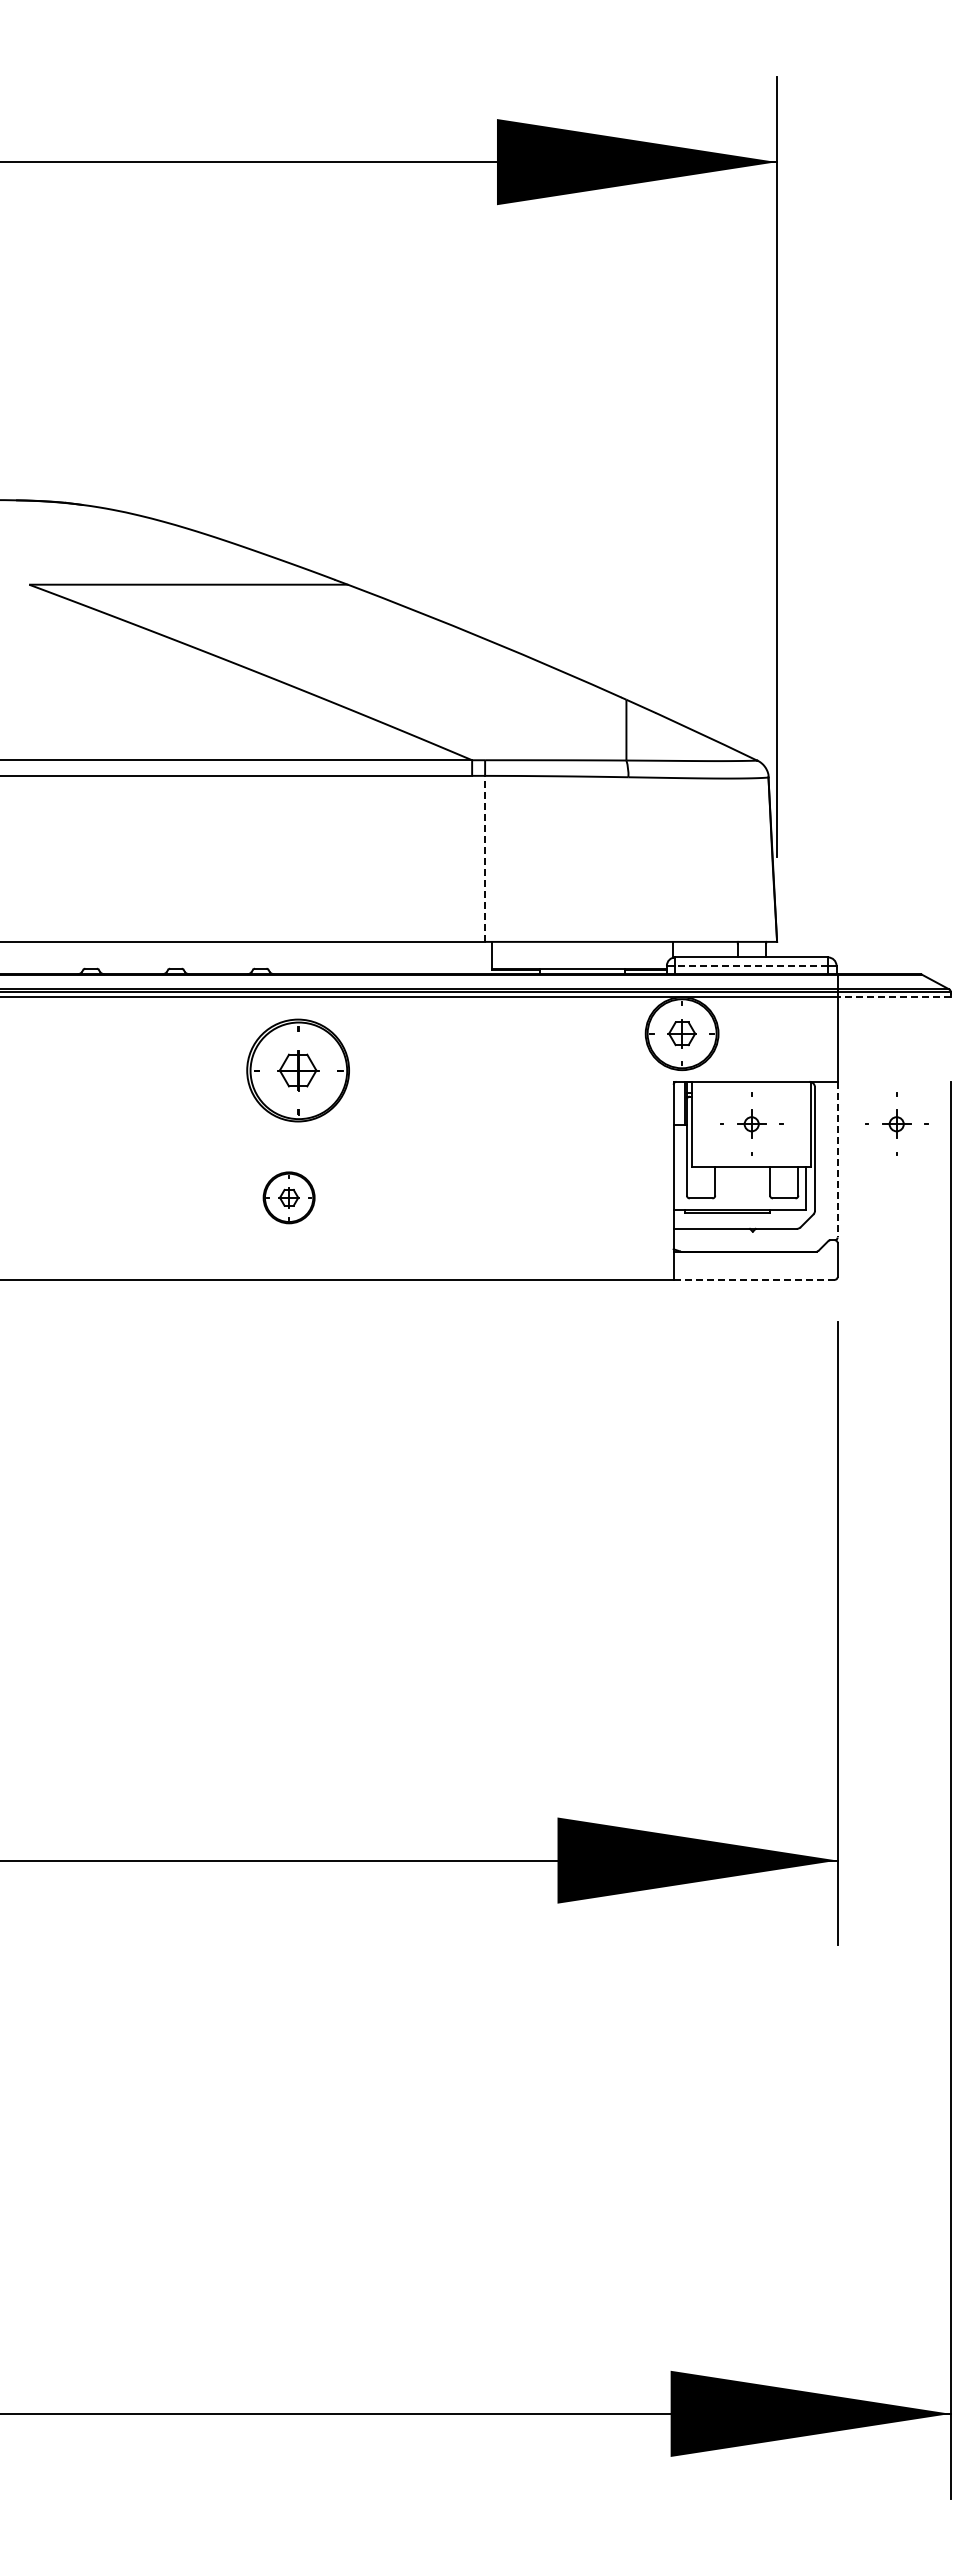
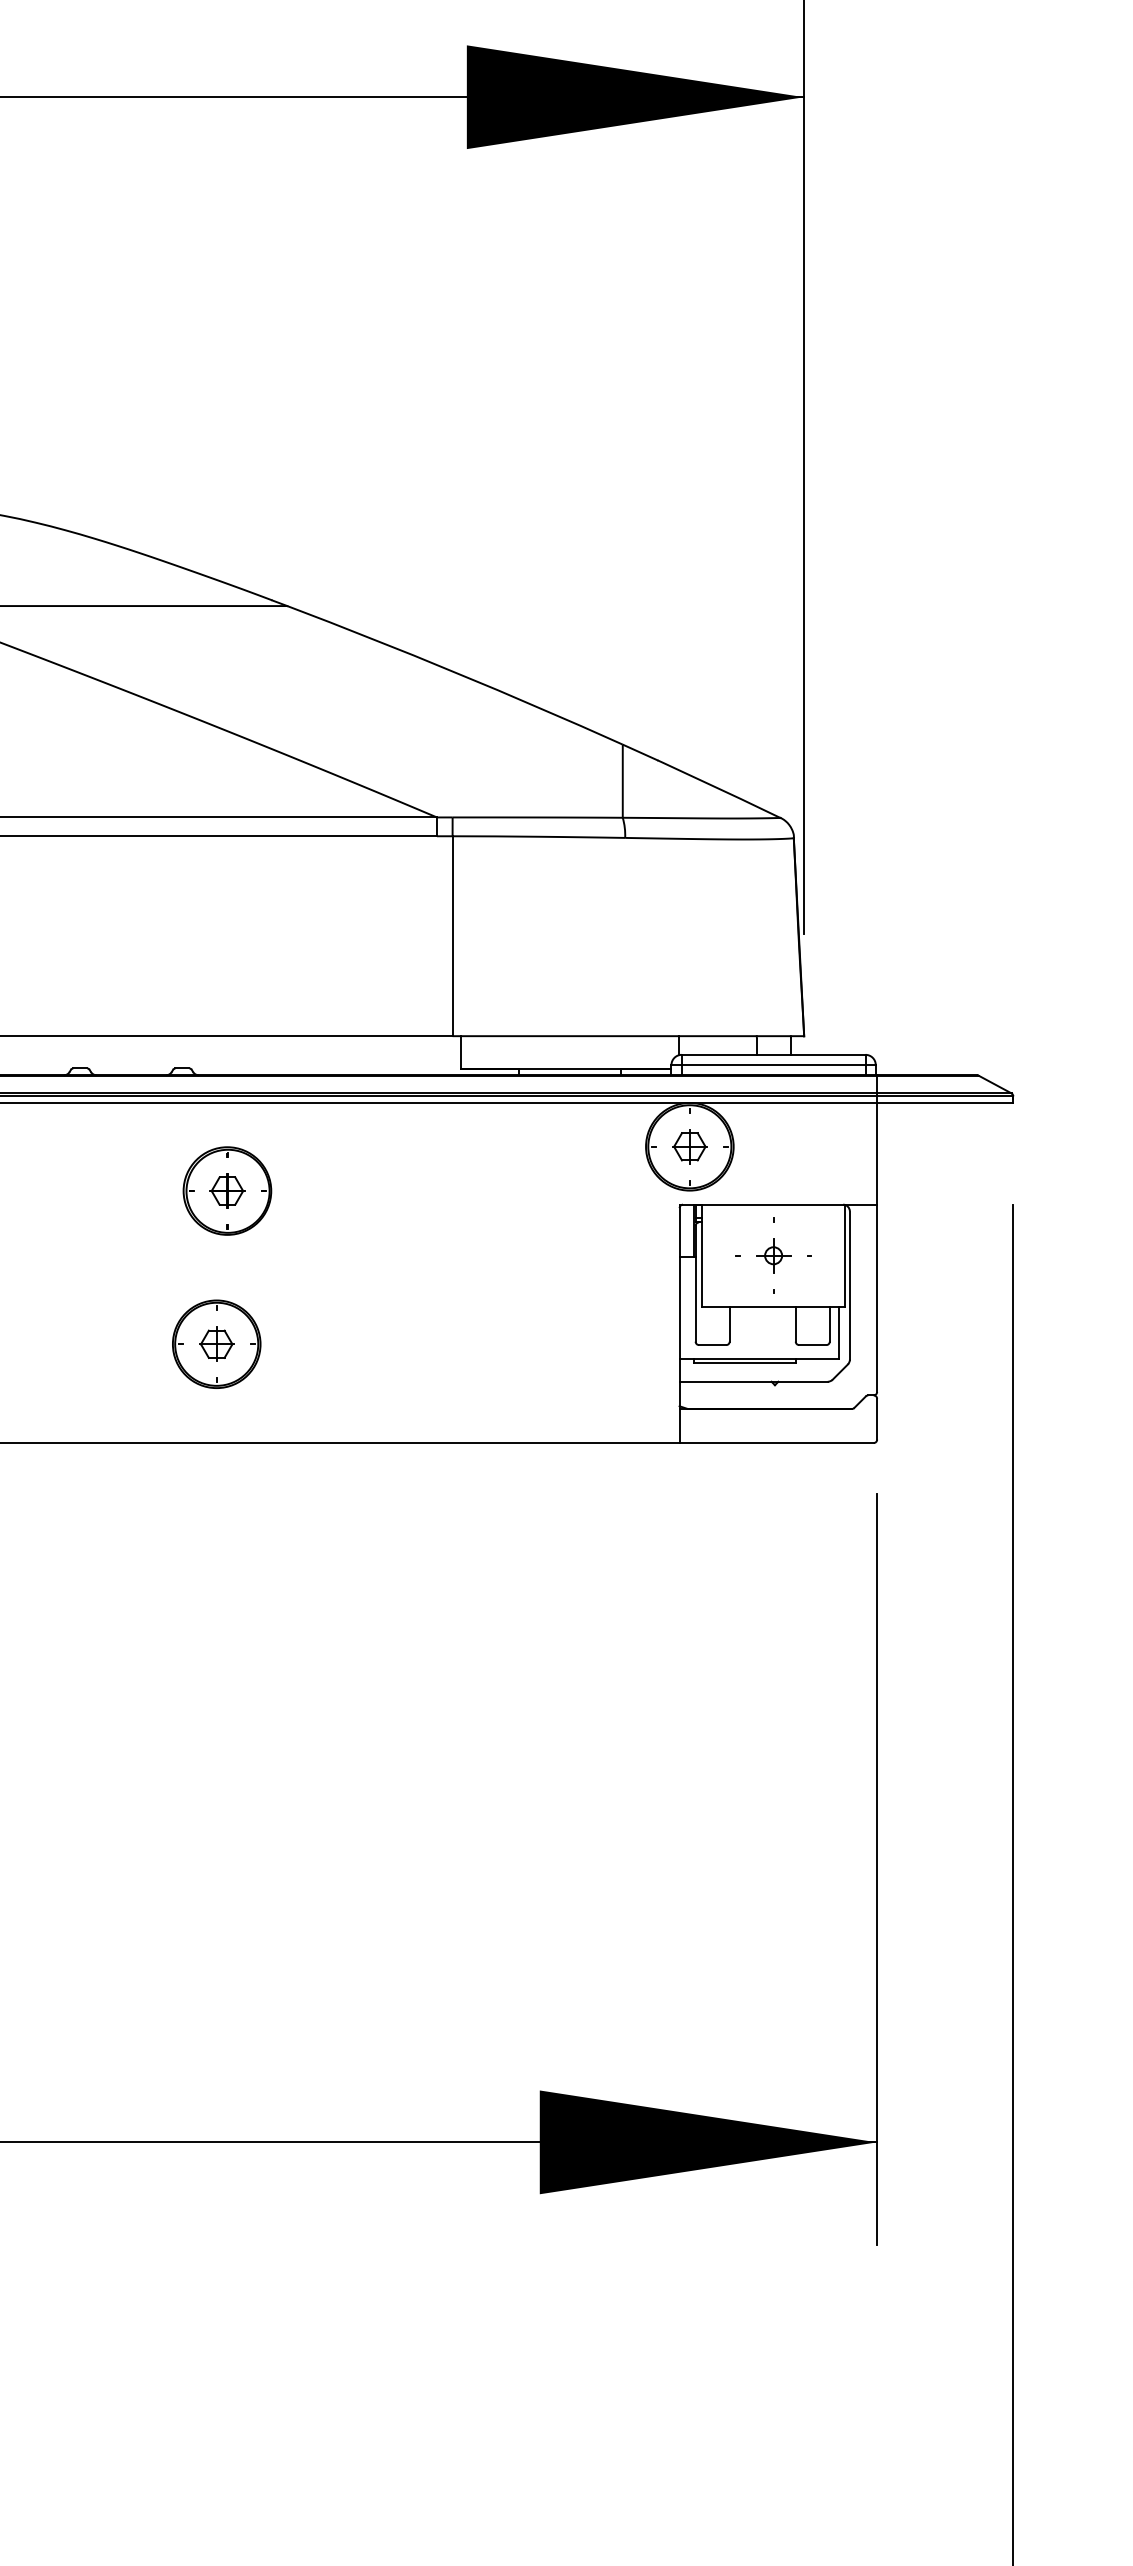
line: (485, 858) -> (453, 935), dashed -> solid
line: (751, 965) -> (773, 1064), dashed -> solid
line: (894, 997) -> (945, 1103), dashed -> solid
part: (297, 1070) -> (226, 1191), size x0.71
part: (896, 1123) -> (947, 1254), removed
line: (837, 1159) -> (876, 1298), dashed -> solid
part: (288, 1197) -> (215, 1343), size x1.43
line: (754, 1279) -> (776, 1442), dashed -> solid

